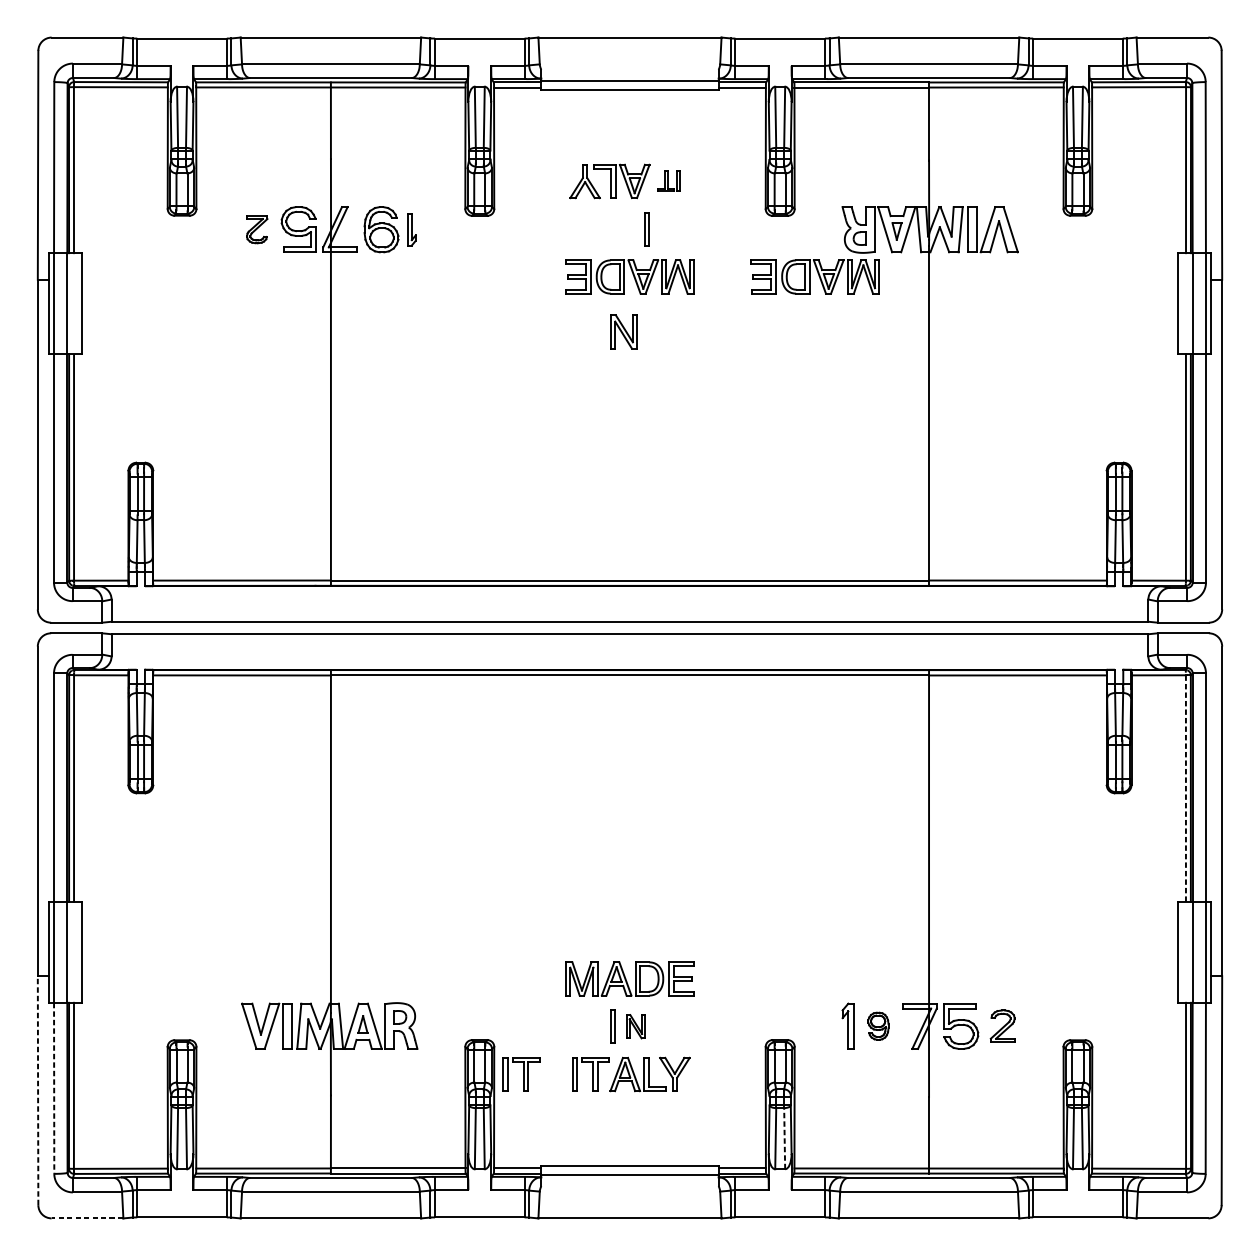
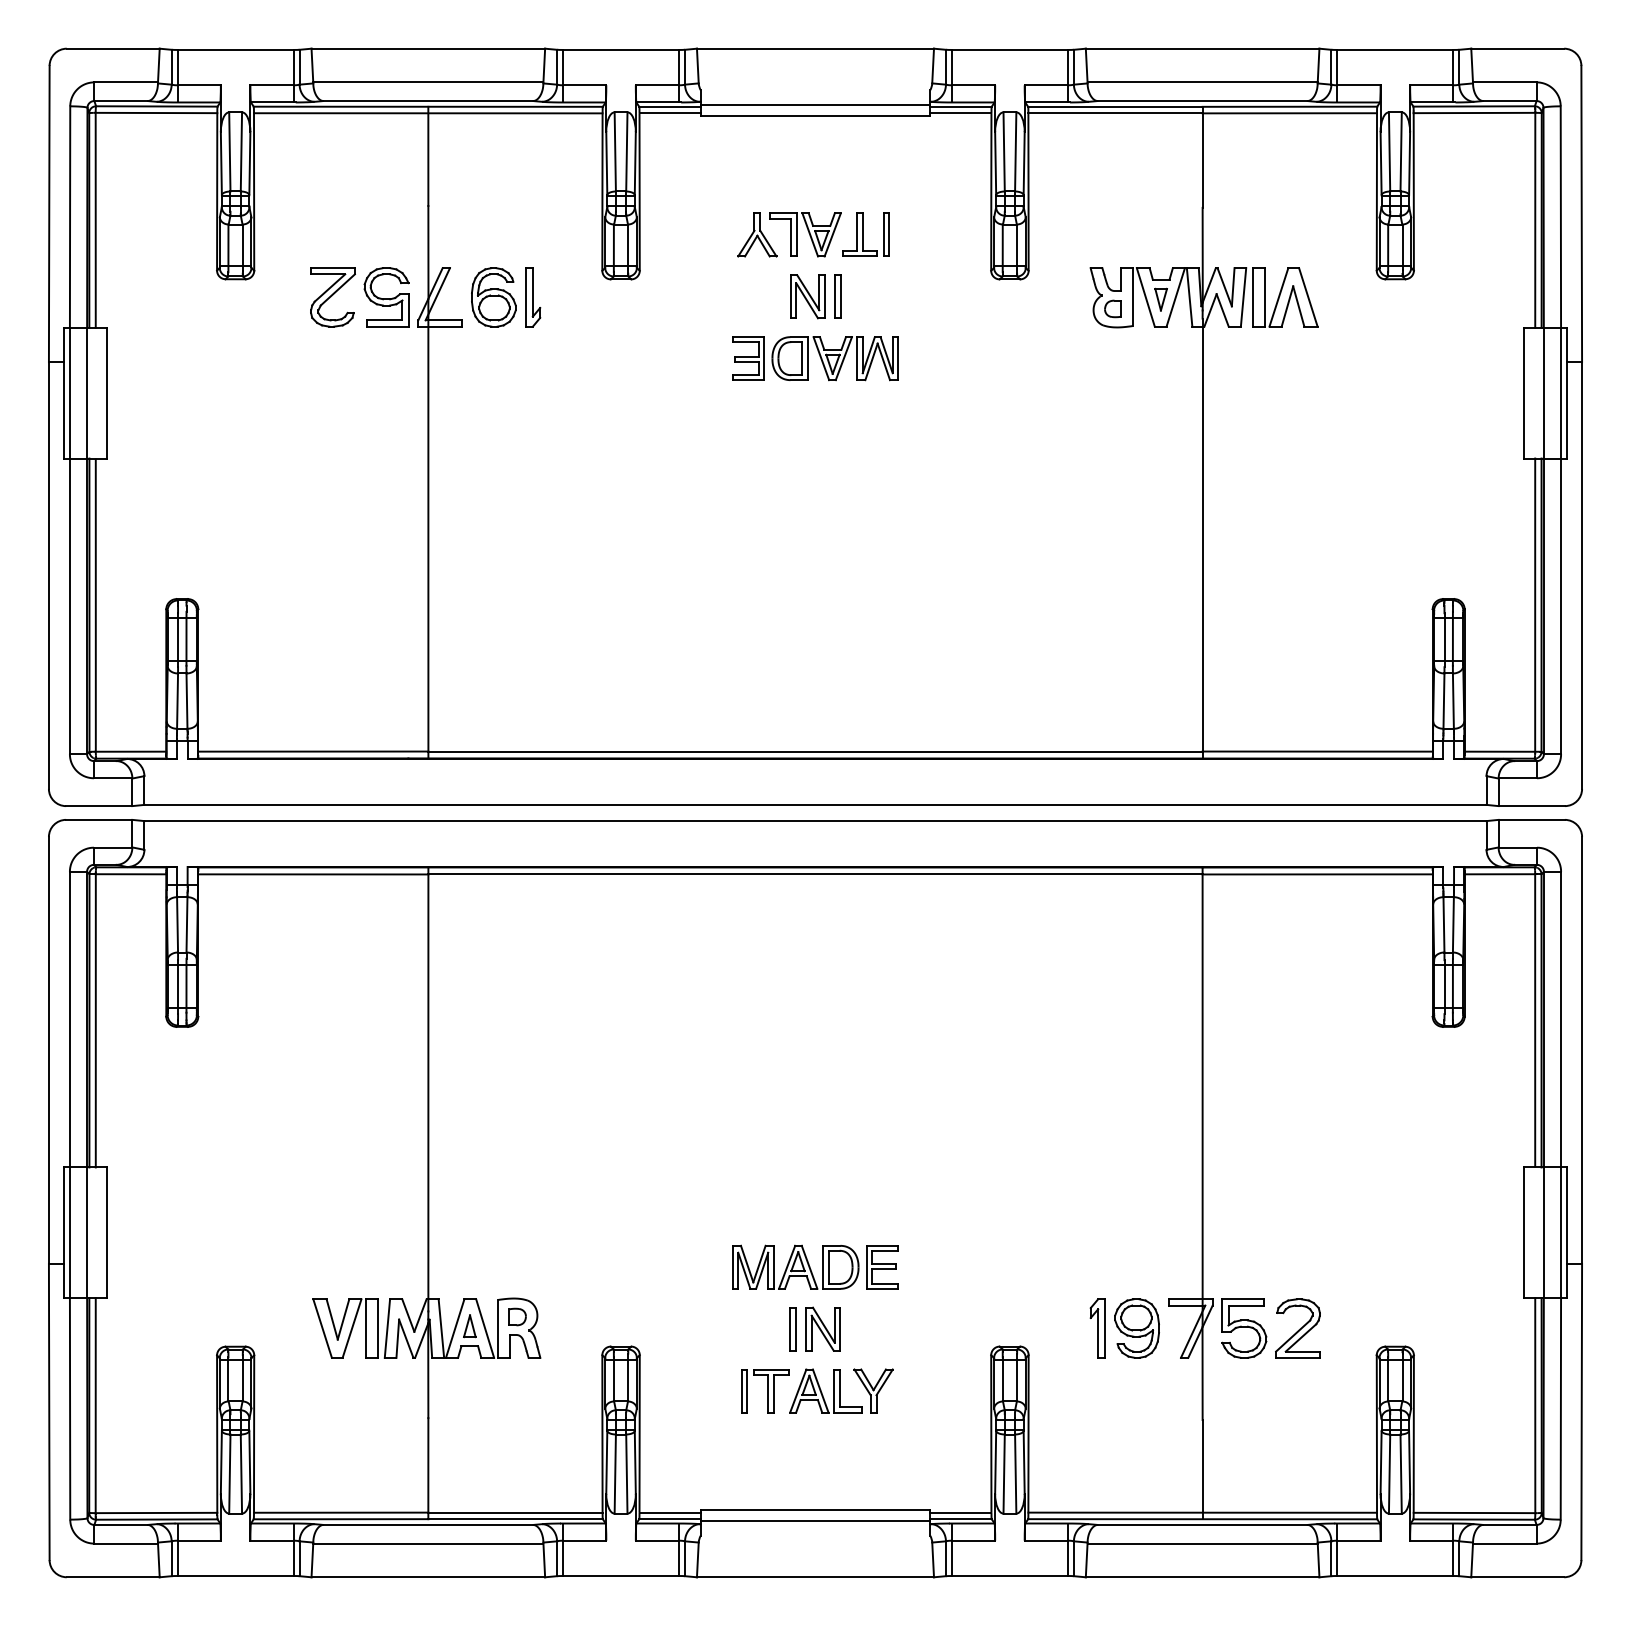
part: (668, 181) -> (865, 234), size x1.67
part: (256, 229) -> (332, 297), size x1.67
part: (412, 229) -> (533, 297), size x1.43
part: (815, 276) -> (1055, 358), removed
part: (623, 331) -> (807, 296), moved
line: (1186, 785) -> (1535, 1016), dashed -> solid
part: (635, 1026) -> (822, 1328), size x1.43
part: (877, 1026) -> (1136, 1328), size x1.67
part: (1002, 1026) -> (1297, 1328), size x1.43
part: (521, 1074) -> (675, 1391), removed
line: (54, 1088) -> (70, 1408), dashed -> solid
line: (38, 1090) -> (49, 1411), dashed -> solid
line: (784, 1139) -> (1015, 1474), dashed -> solid
line: (86, 1218) -> (112, 1577), dashed -> solid

